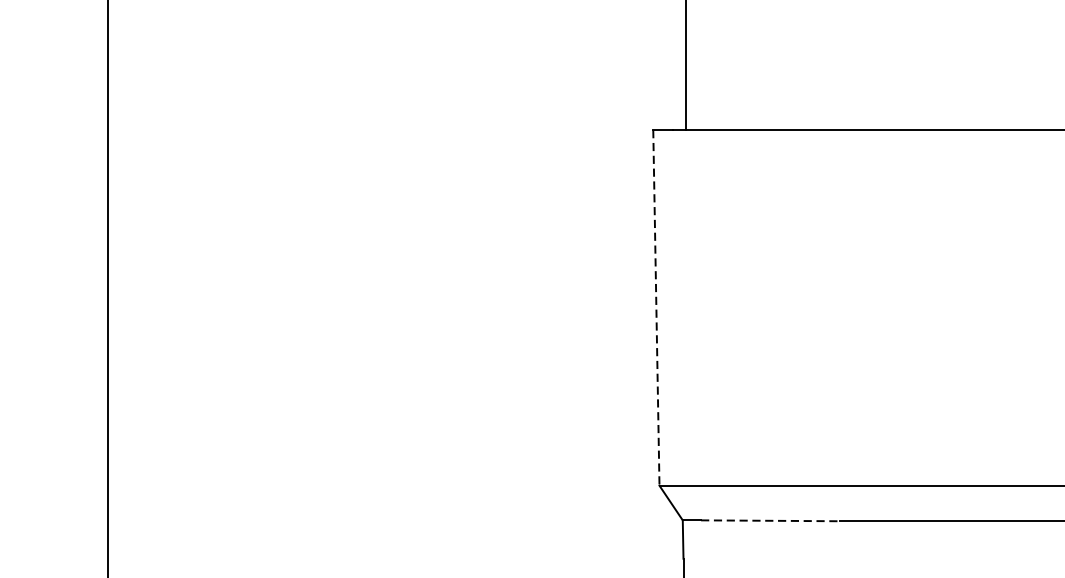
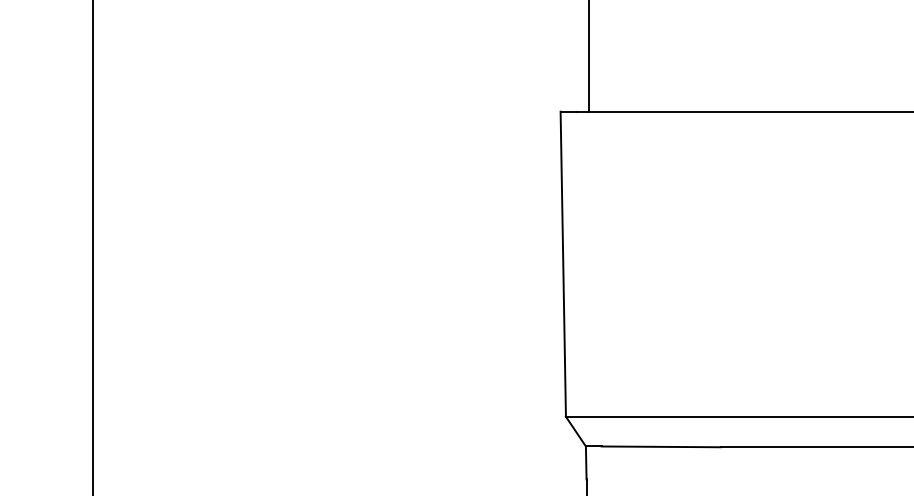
line: (656, 308) -> (563, 264), dashed -> solid
line: (770, 520) -> (661, 446), dashed -> solid

